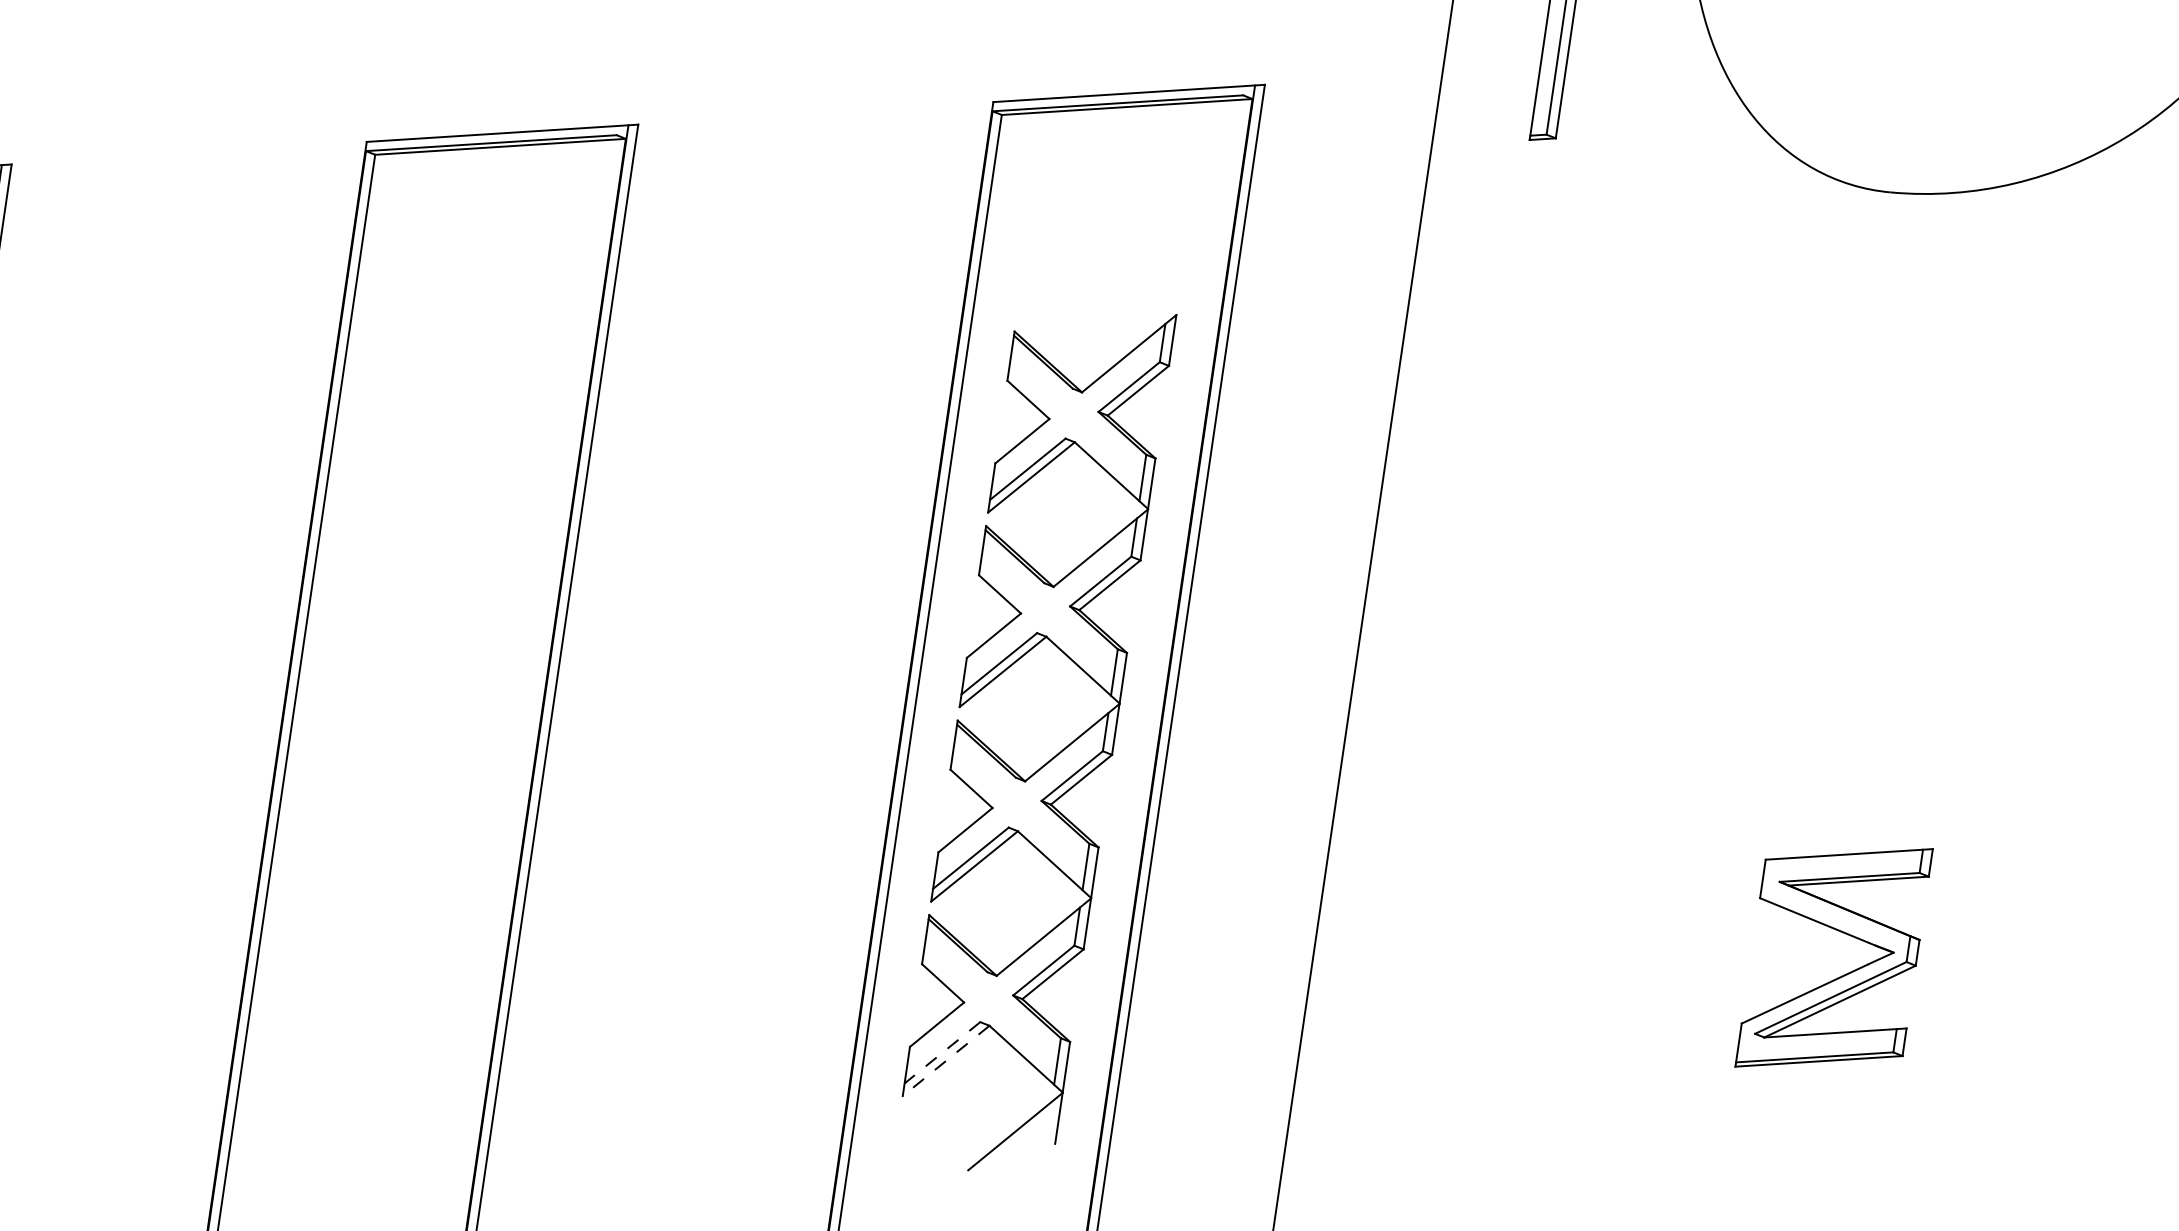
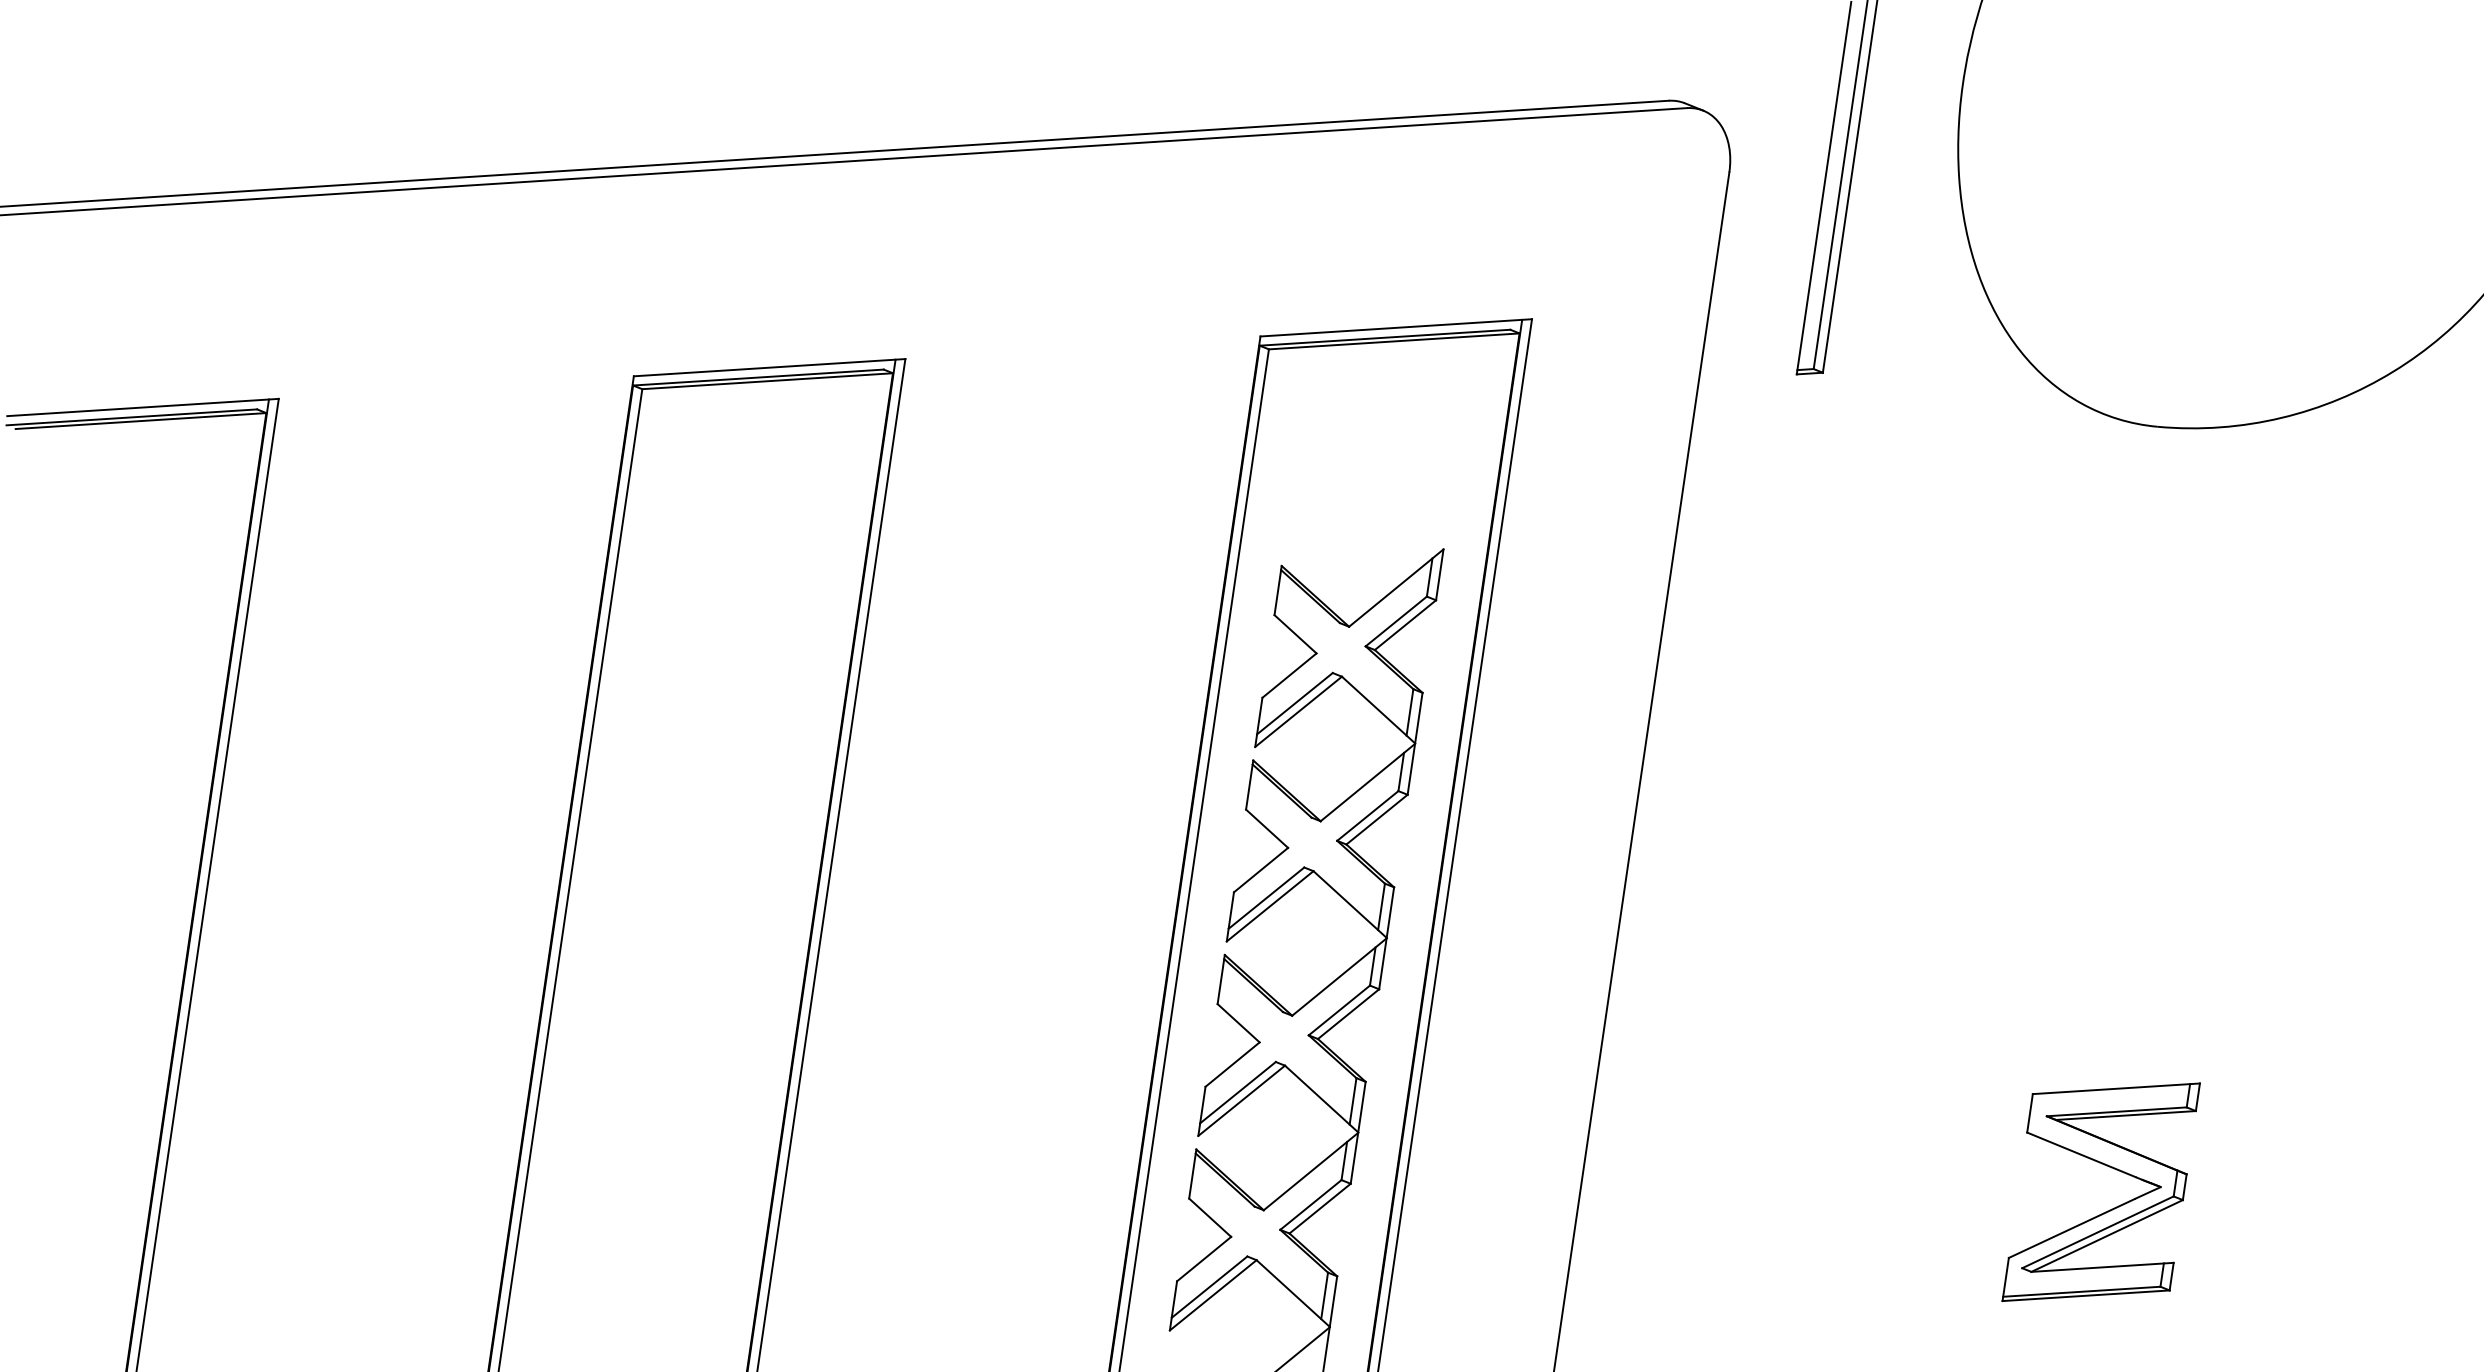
line: (942, 1053) -> (1209, 1287), dashed -> solid
line: (946, 1061) -> (1213, 1295), dashed -> solid

